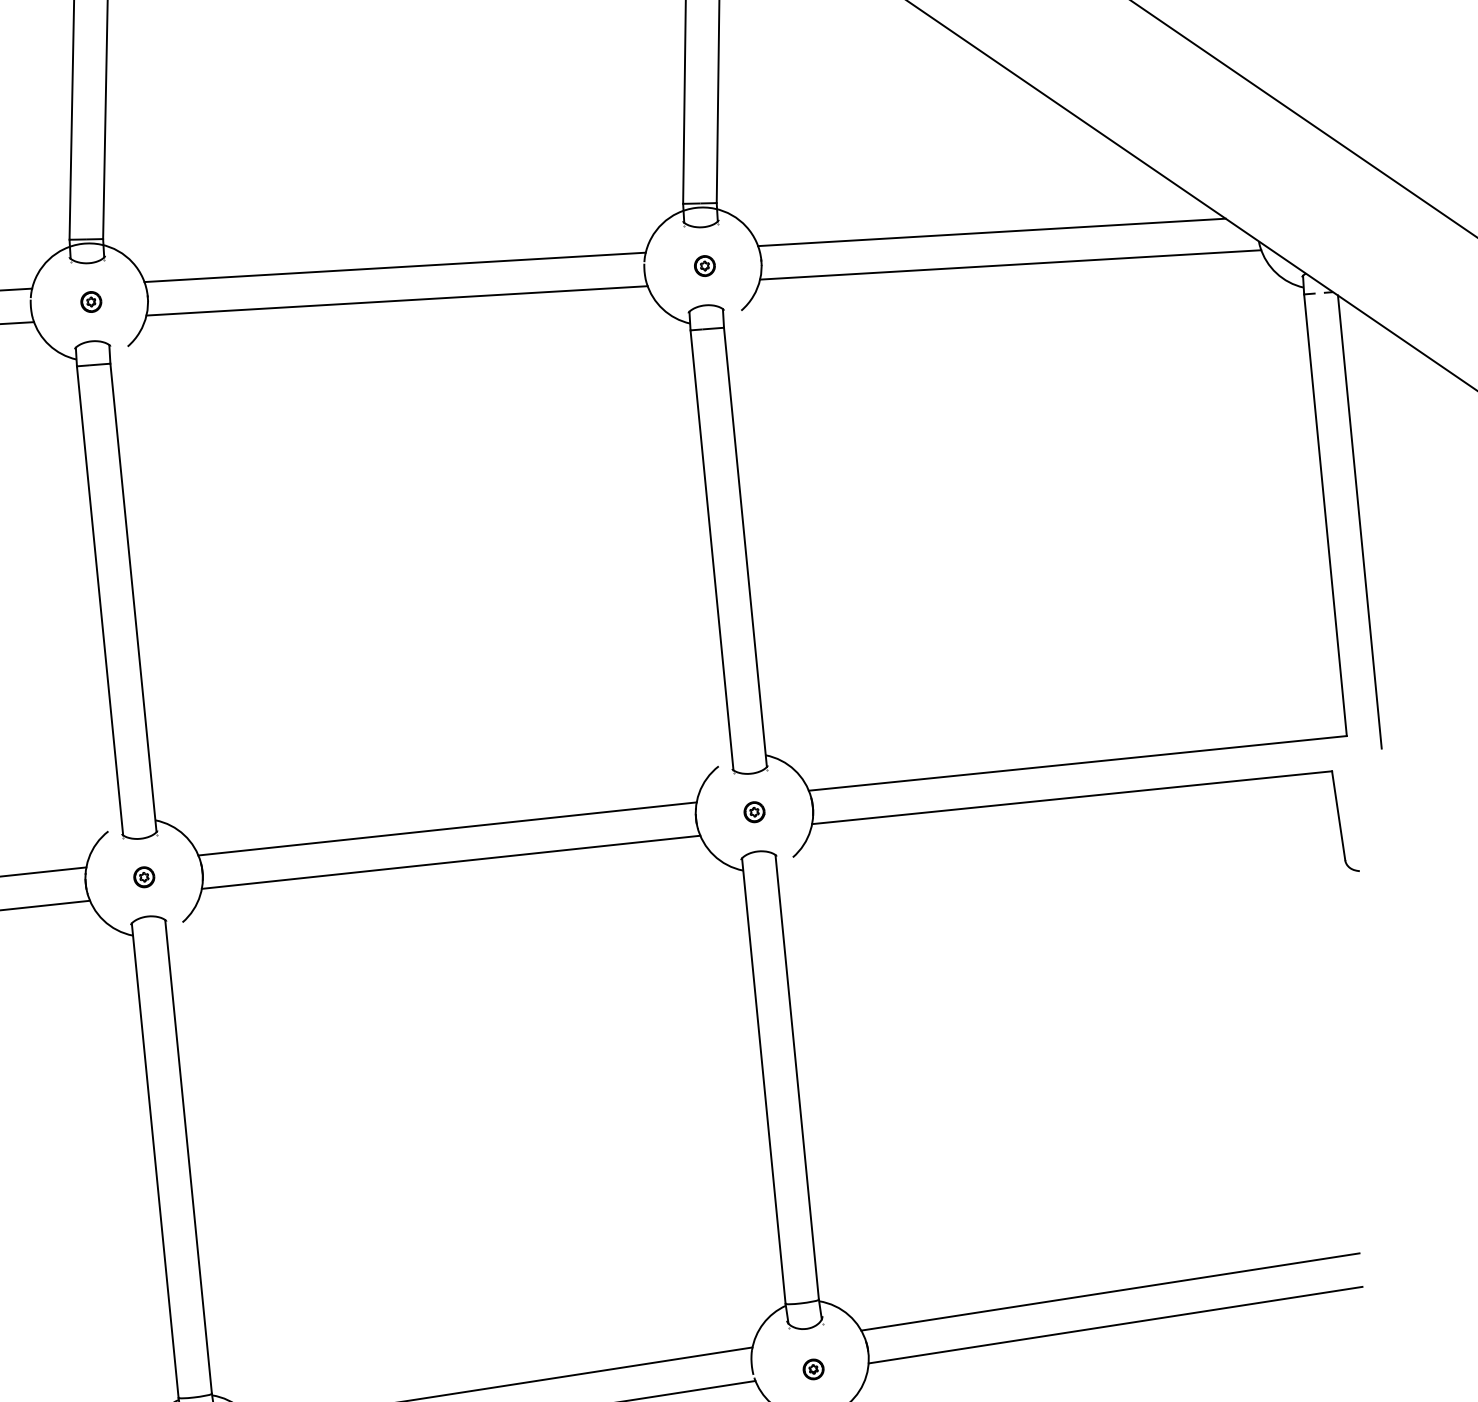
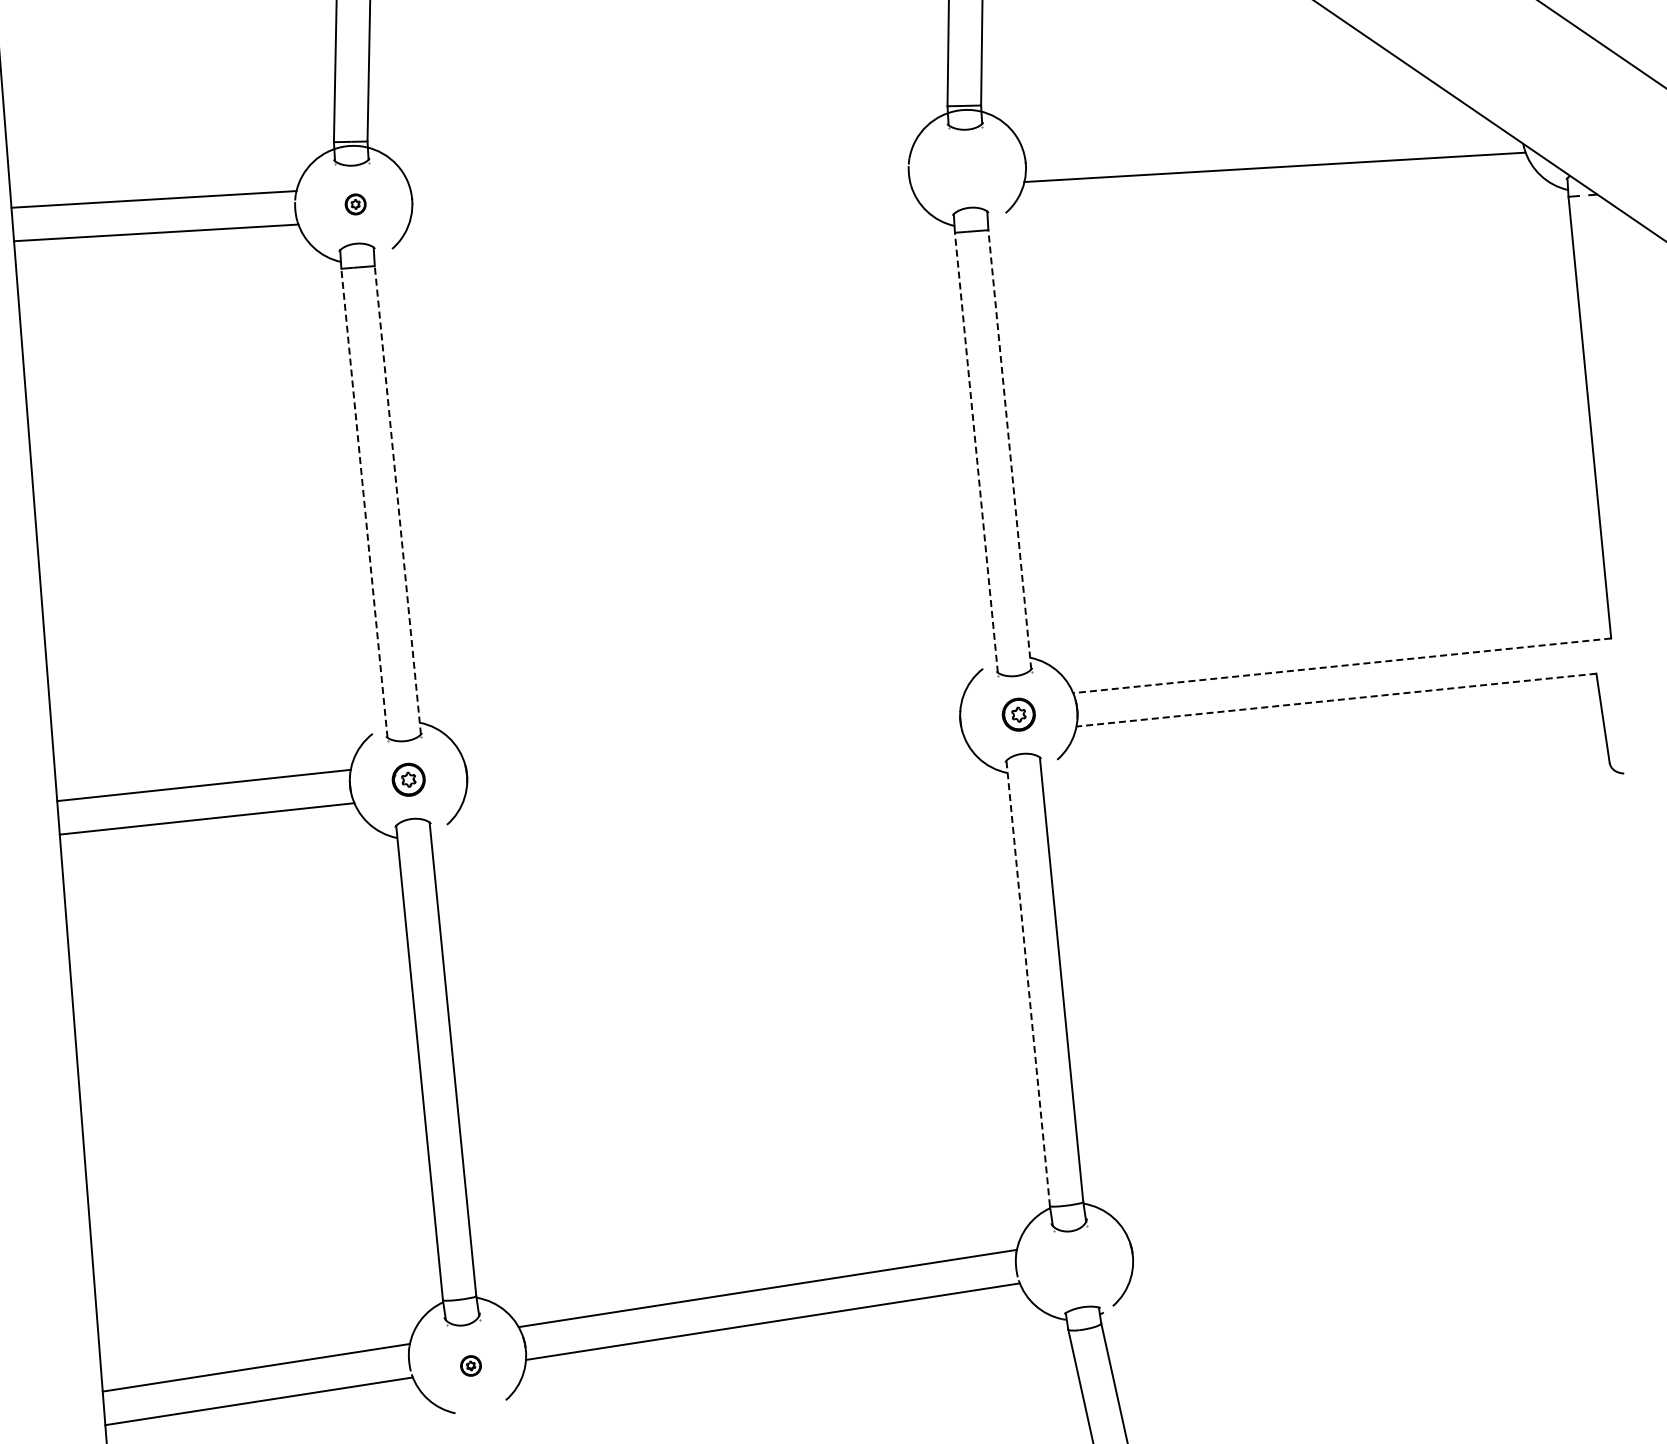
line: (992, 232) -> (1256, 134), removed
part: (705, 266) -> (969, 168), removed
line: (395, 267) -> (659, 169), removed
line: (397, 300) -> (661, 202), removed
line: (1360, 522) -> (1624, 424), removed
line: (745, 547) -> (1009, 449), solid -> dashed
line: (712, 550) -> (976, 452), solid -> dashed
line: (133, 597) -> (397, 499), solid -> dashed
line: (100, 601) -> (364, 503), solid -> dashed
line: (1077, 763) -> (1341, 665), solid -> dashed
line: (1072, 798) -> (1336, 700), solid -> dashed
part: (754, 812) -> (1018, 714), size x1.6
line: (447, 828) -> (711, 730), removed
line: (451, 862) -> (715, 764), removed
part: (144, 877) -> (408, 779), size x1.6
line: (764, 1081) -> (1028, 983), solid -> dashed
line: (1110, 1292) -> (1374, 1194), removed
line: (1115, 1325) -> (1379, 1227), removed
part: (813, 1369) -> (1077, 1271), removed

